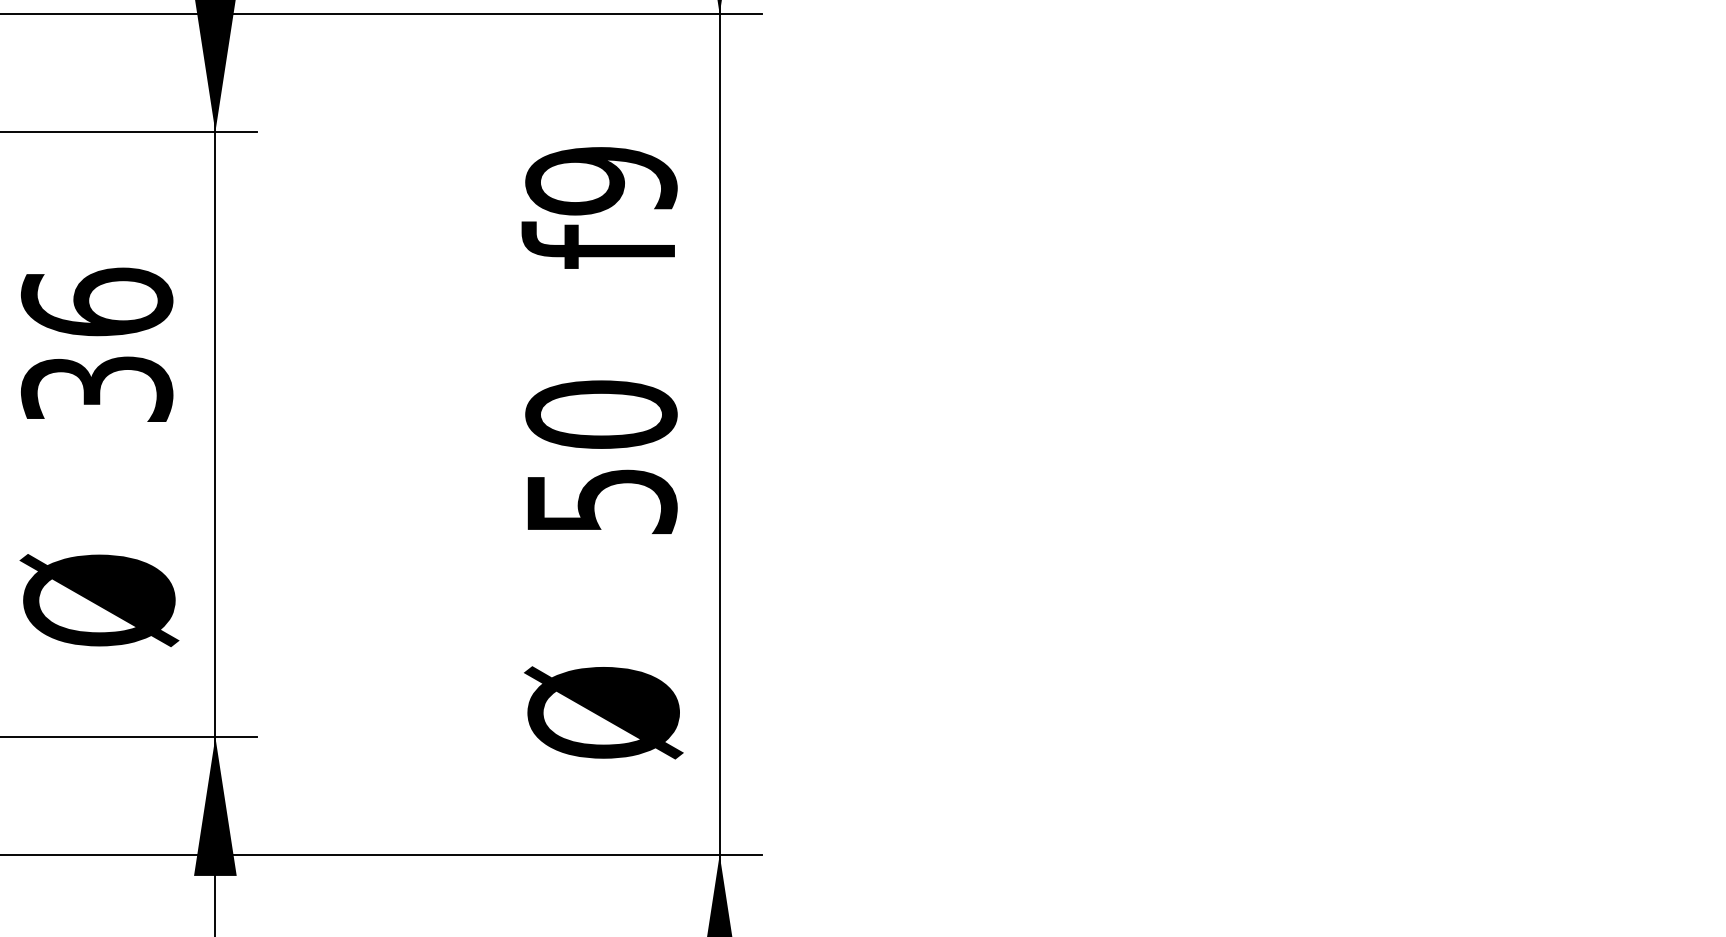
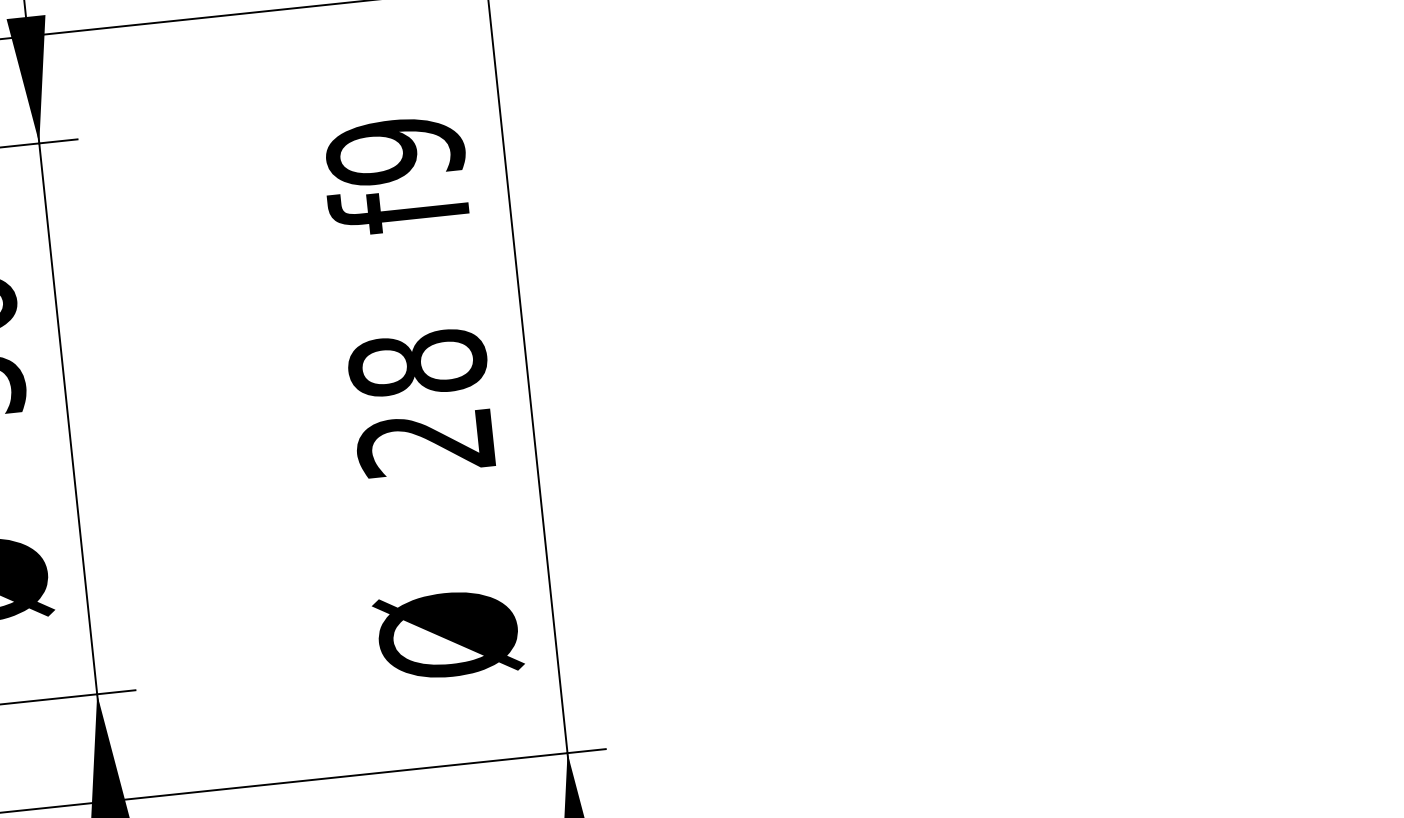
text: (601, 457) -> (421, 402), 50 -> 28

